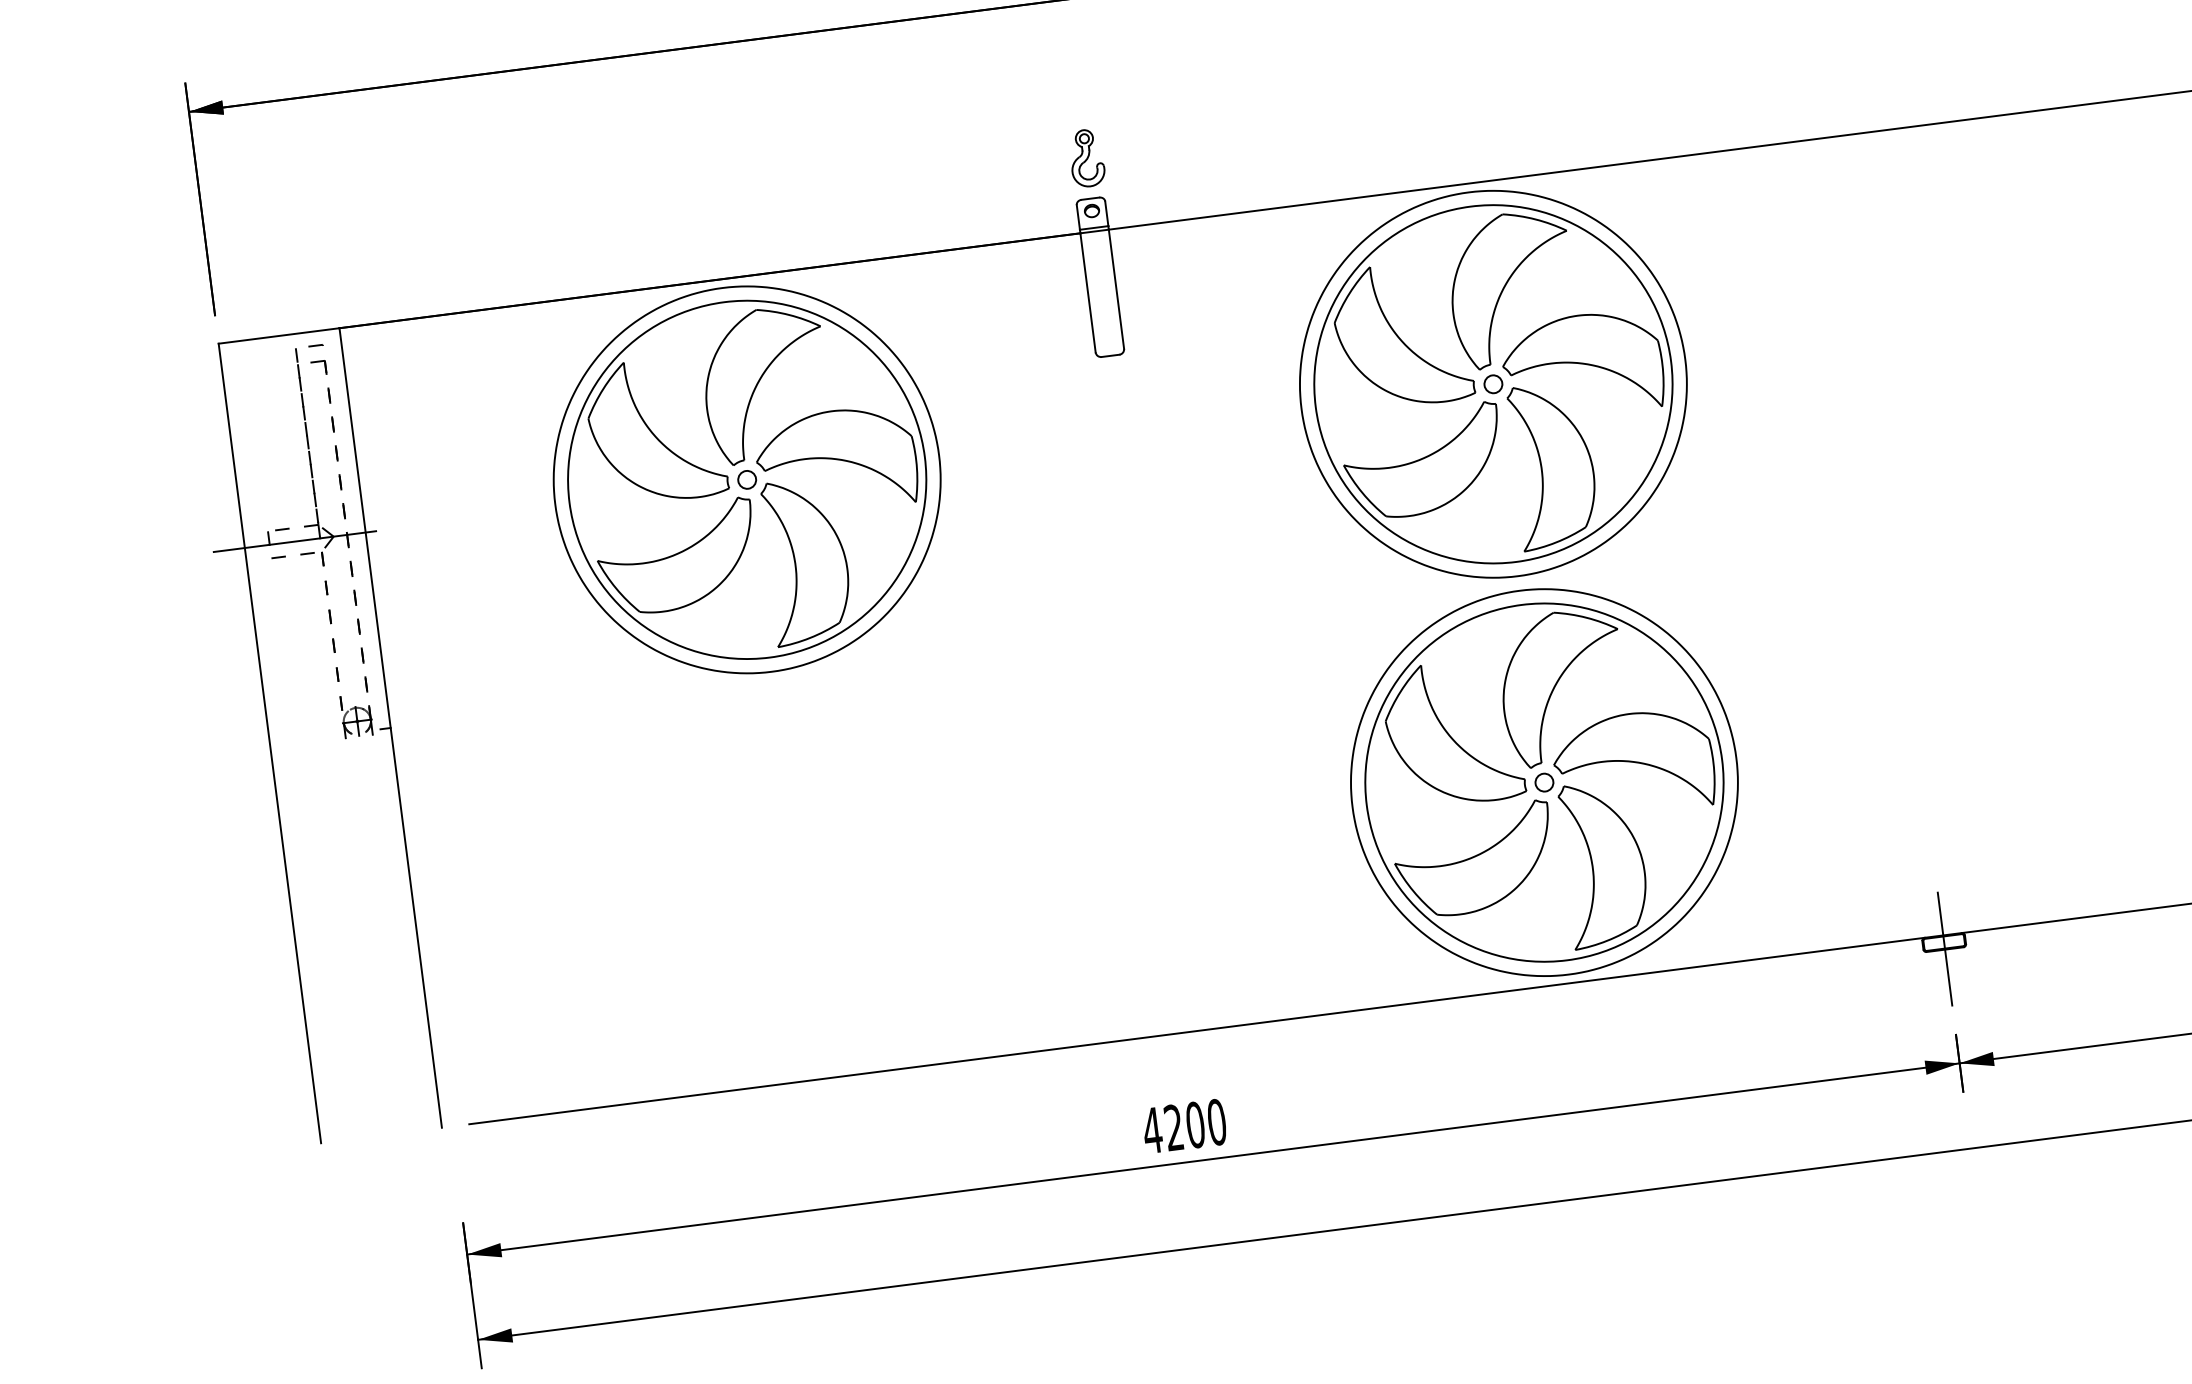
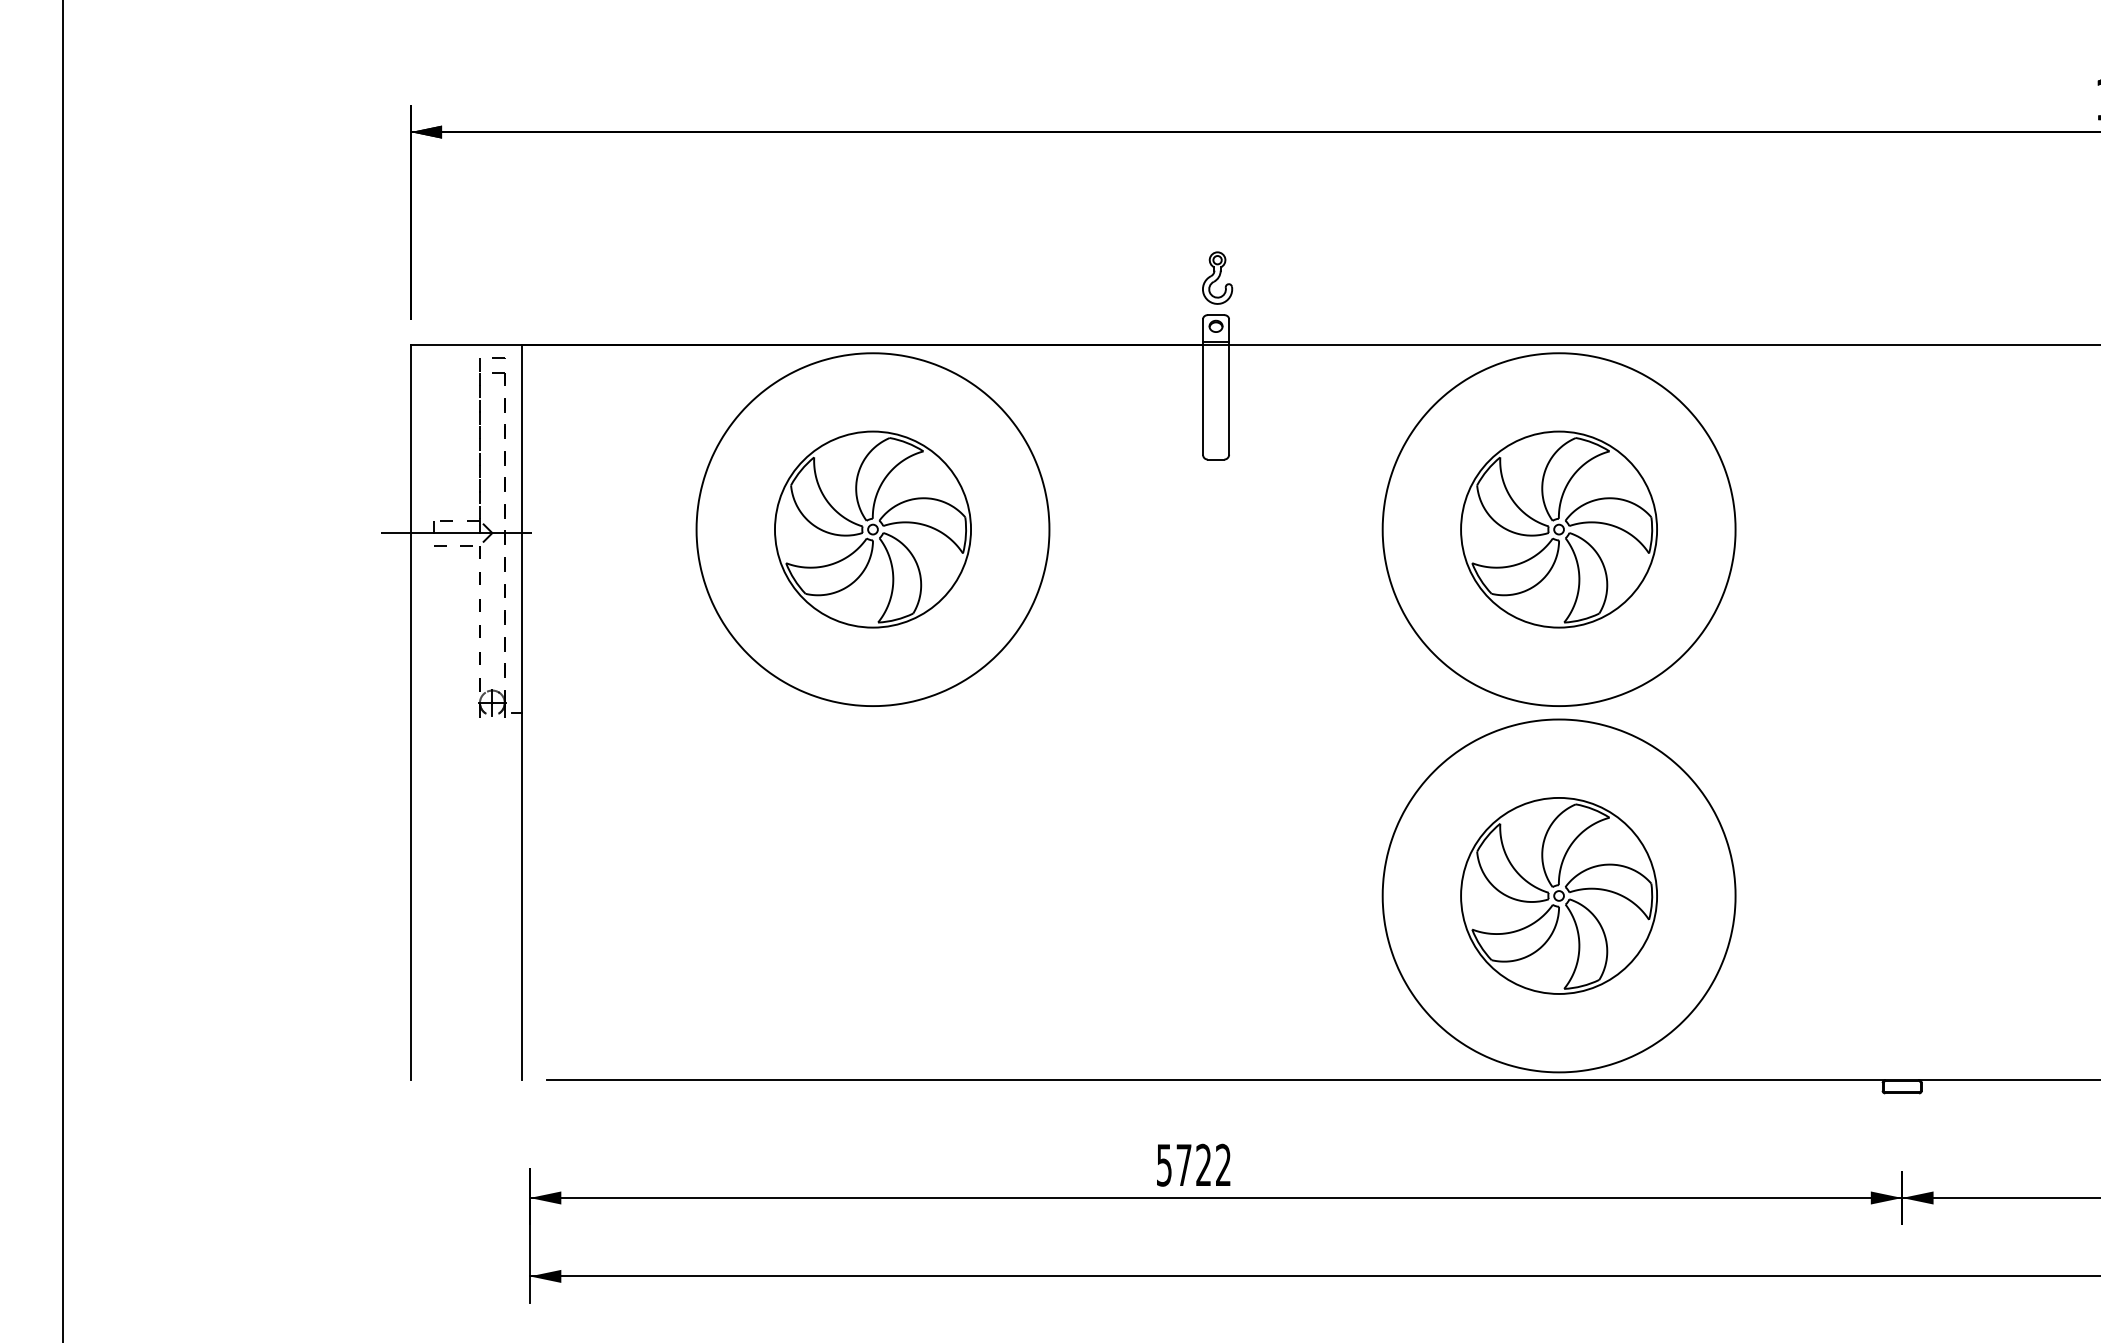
part: (1492, 384) -> (1558, 529), size x0.6
part: (746, 479) -> (872, 529), size x0.6
part: (1543, 782) -> (1558, 895), size x0.6
line: (1945, 948) -> (1902, 1092), removed
text: (1184, 1125) -> (1193, 1164), 4200 -> 5722

